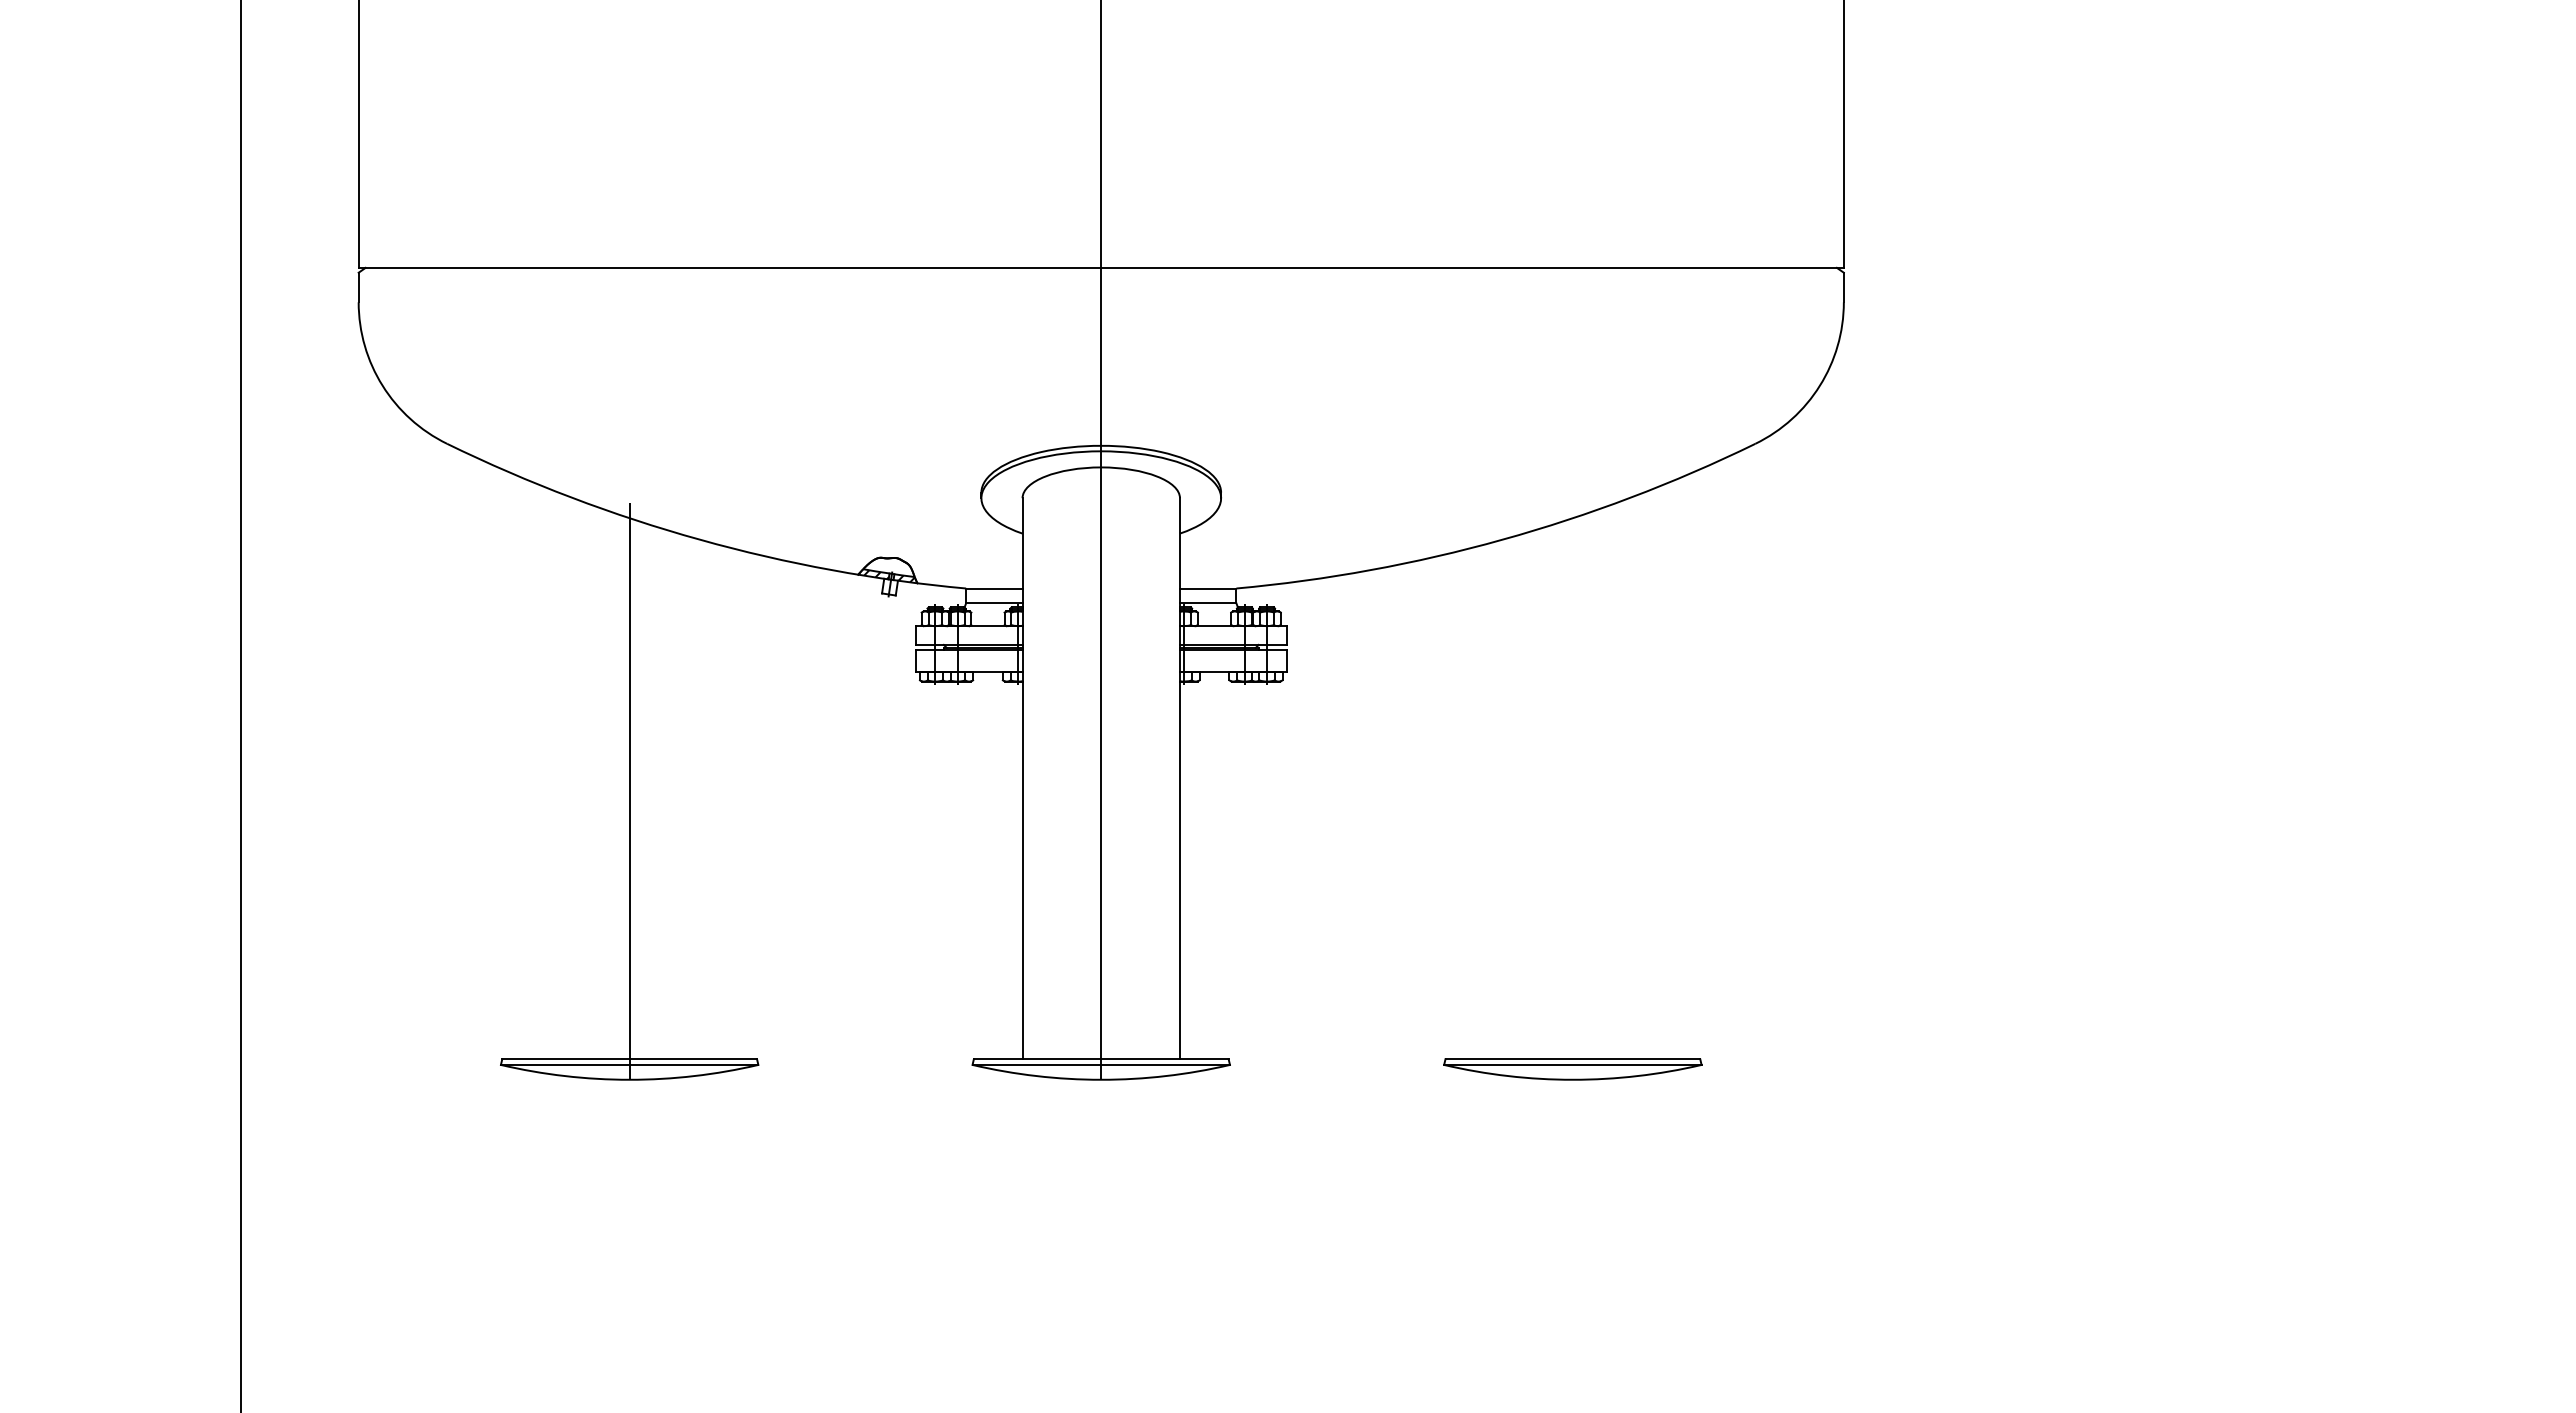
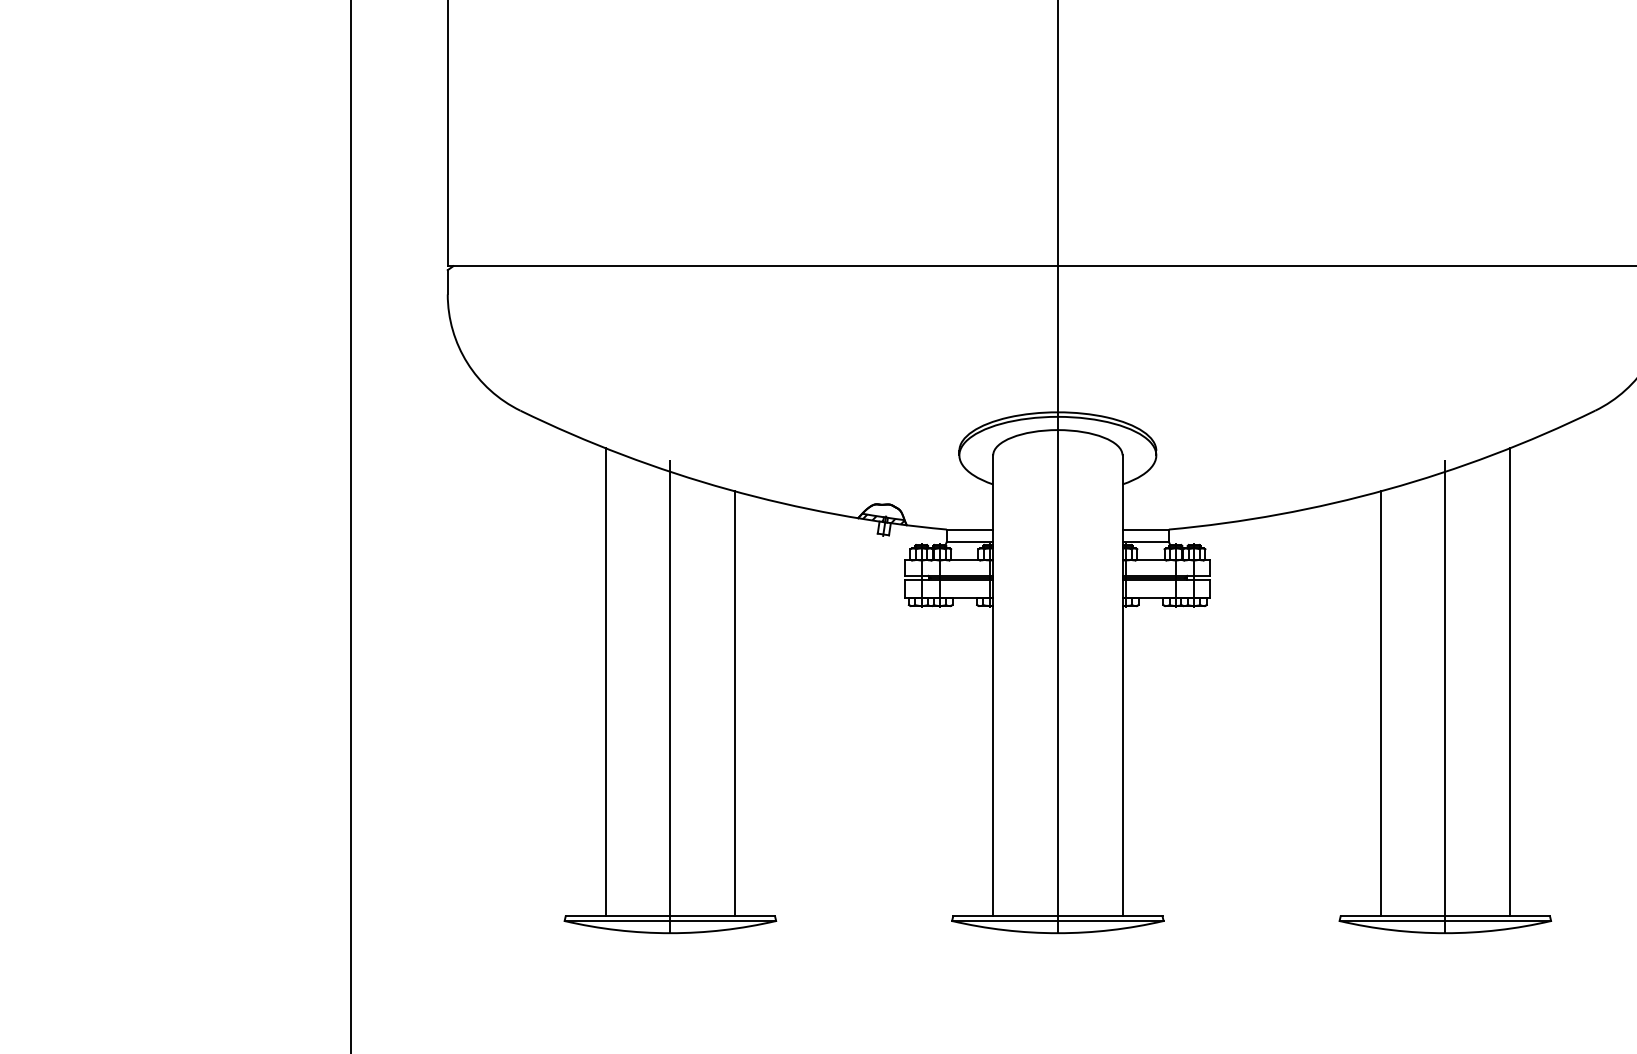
line: (550, 774) -> (605, 682), added
line: (1651, 774) -> (1509, 682), added
line: (1572, 791) -> (1445, 696), added
line: (708, 800) -> (735, 703), added
line: (1494, 800) -> (1380, 703), added

